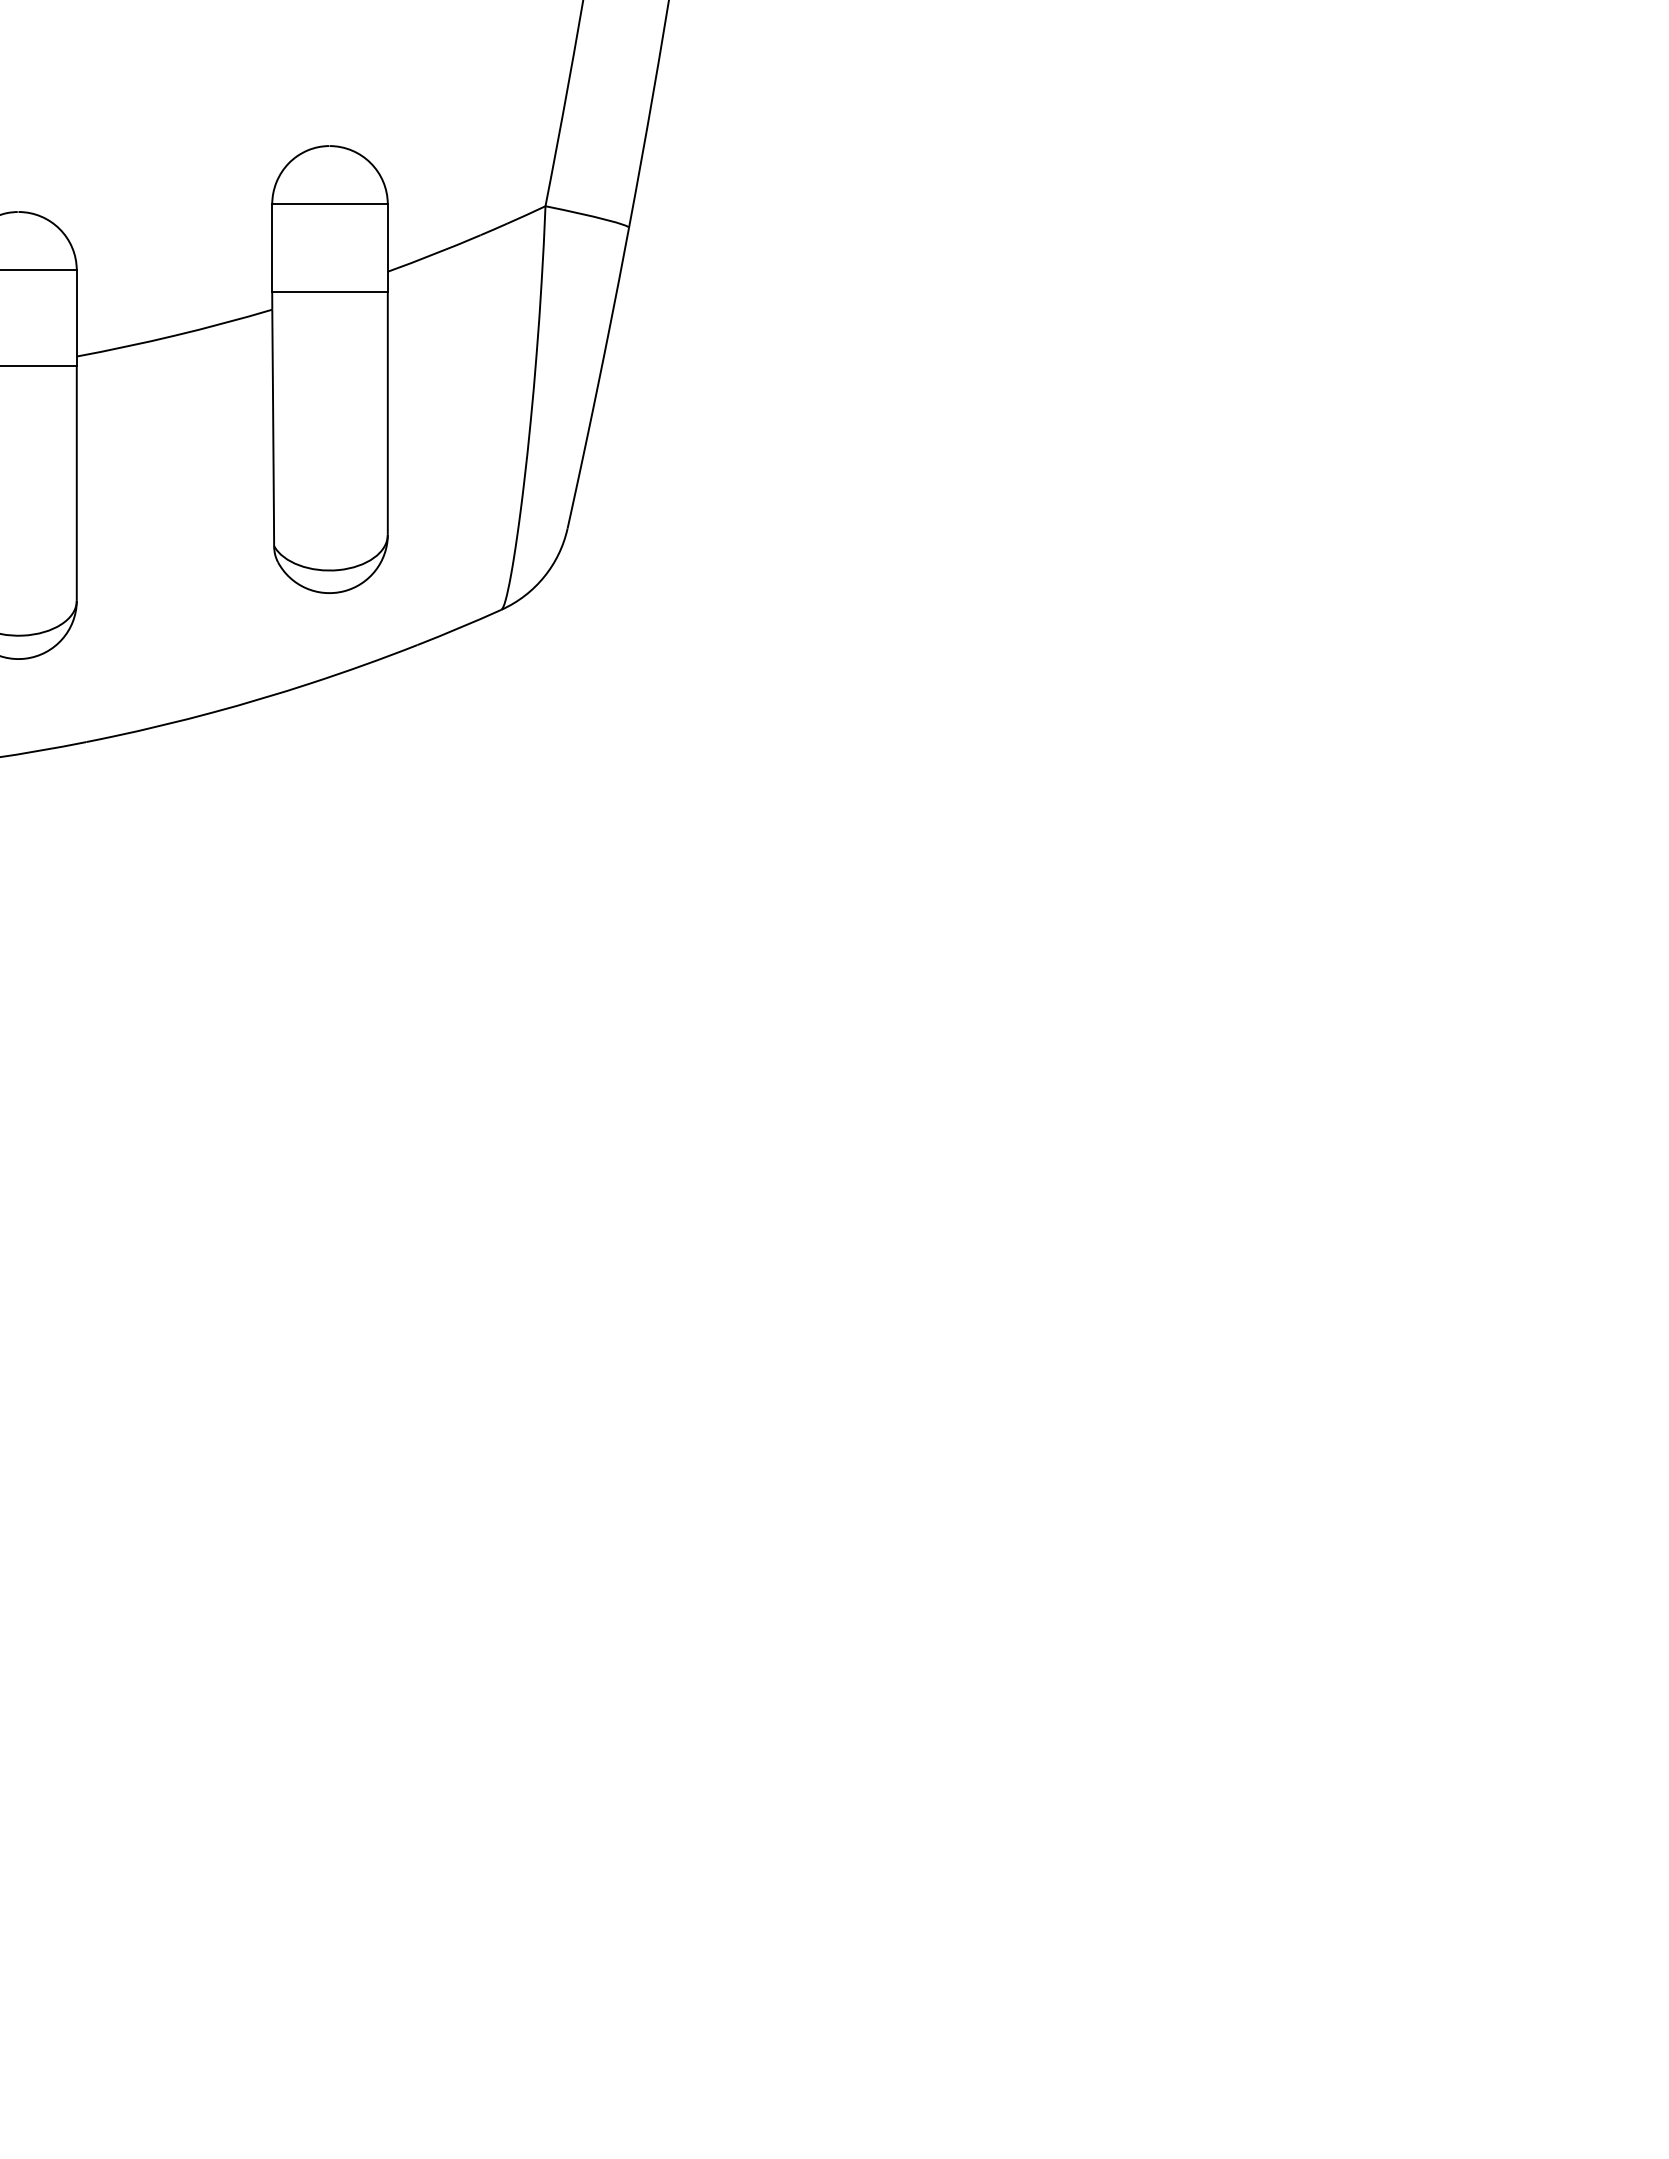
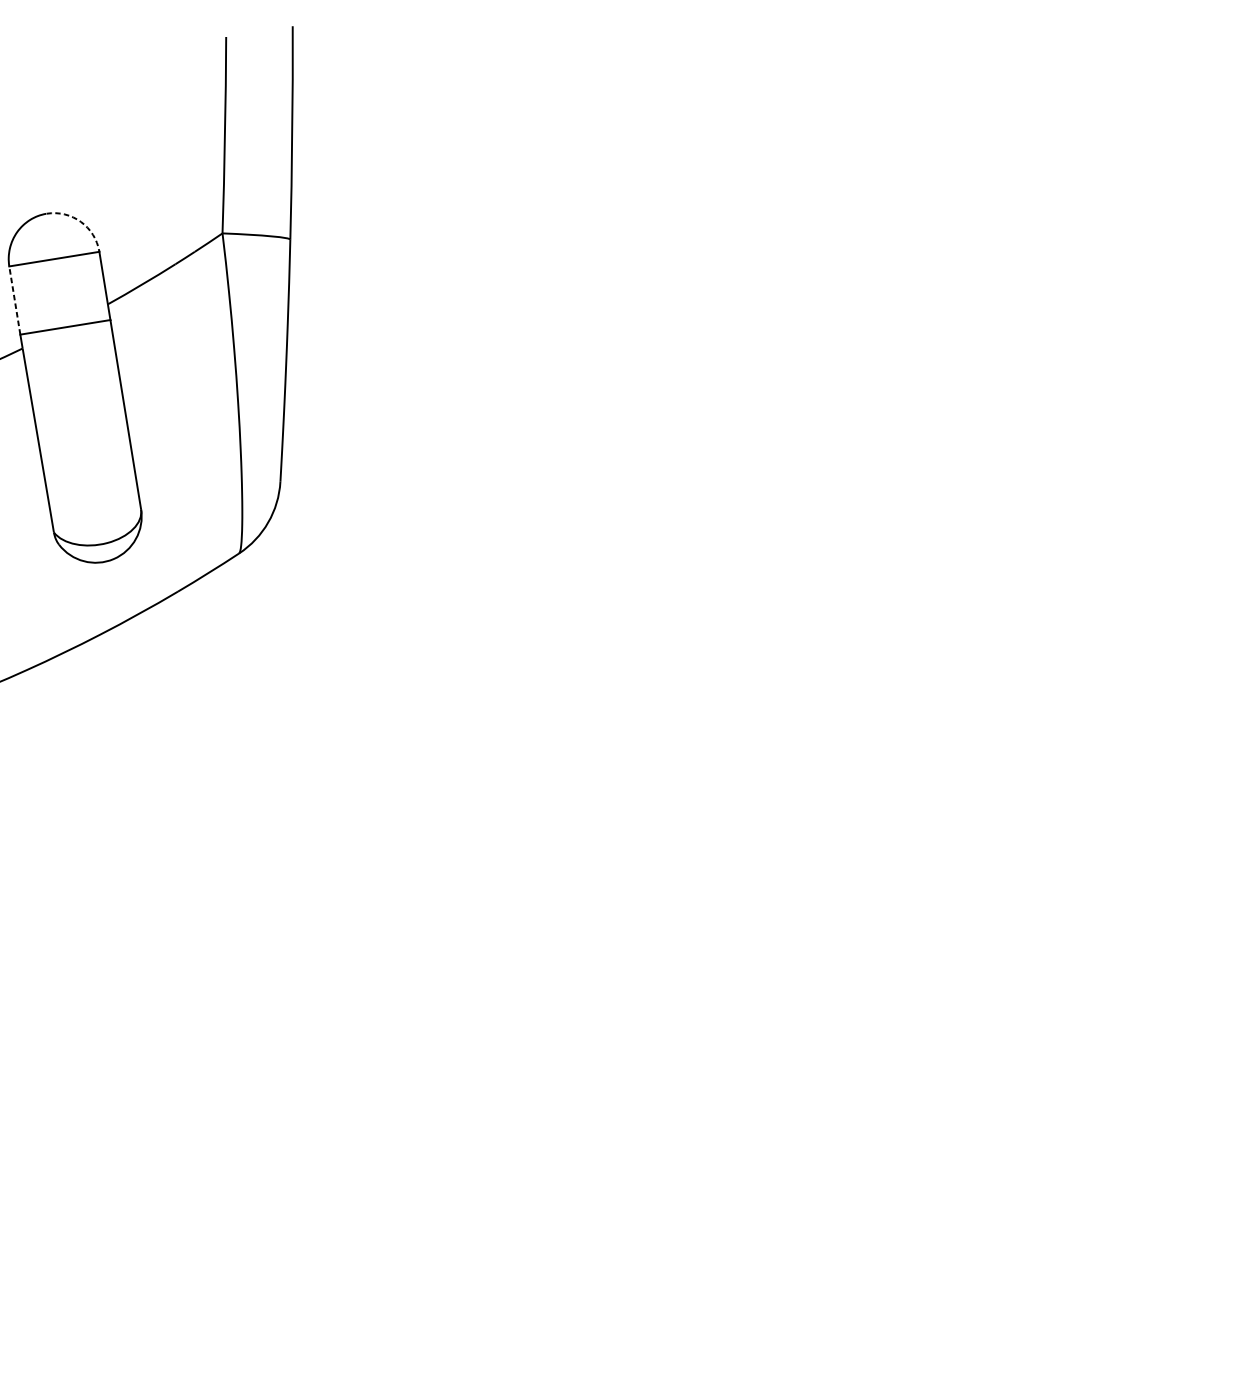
arc: (370, 163) -> (80, 222), solid -> dashed
line: (272, 248) -> (15, 300), solid -> dashed

